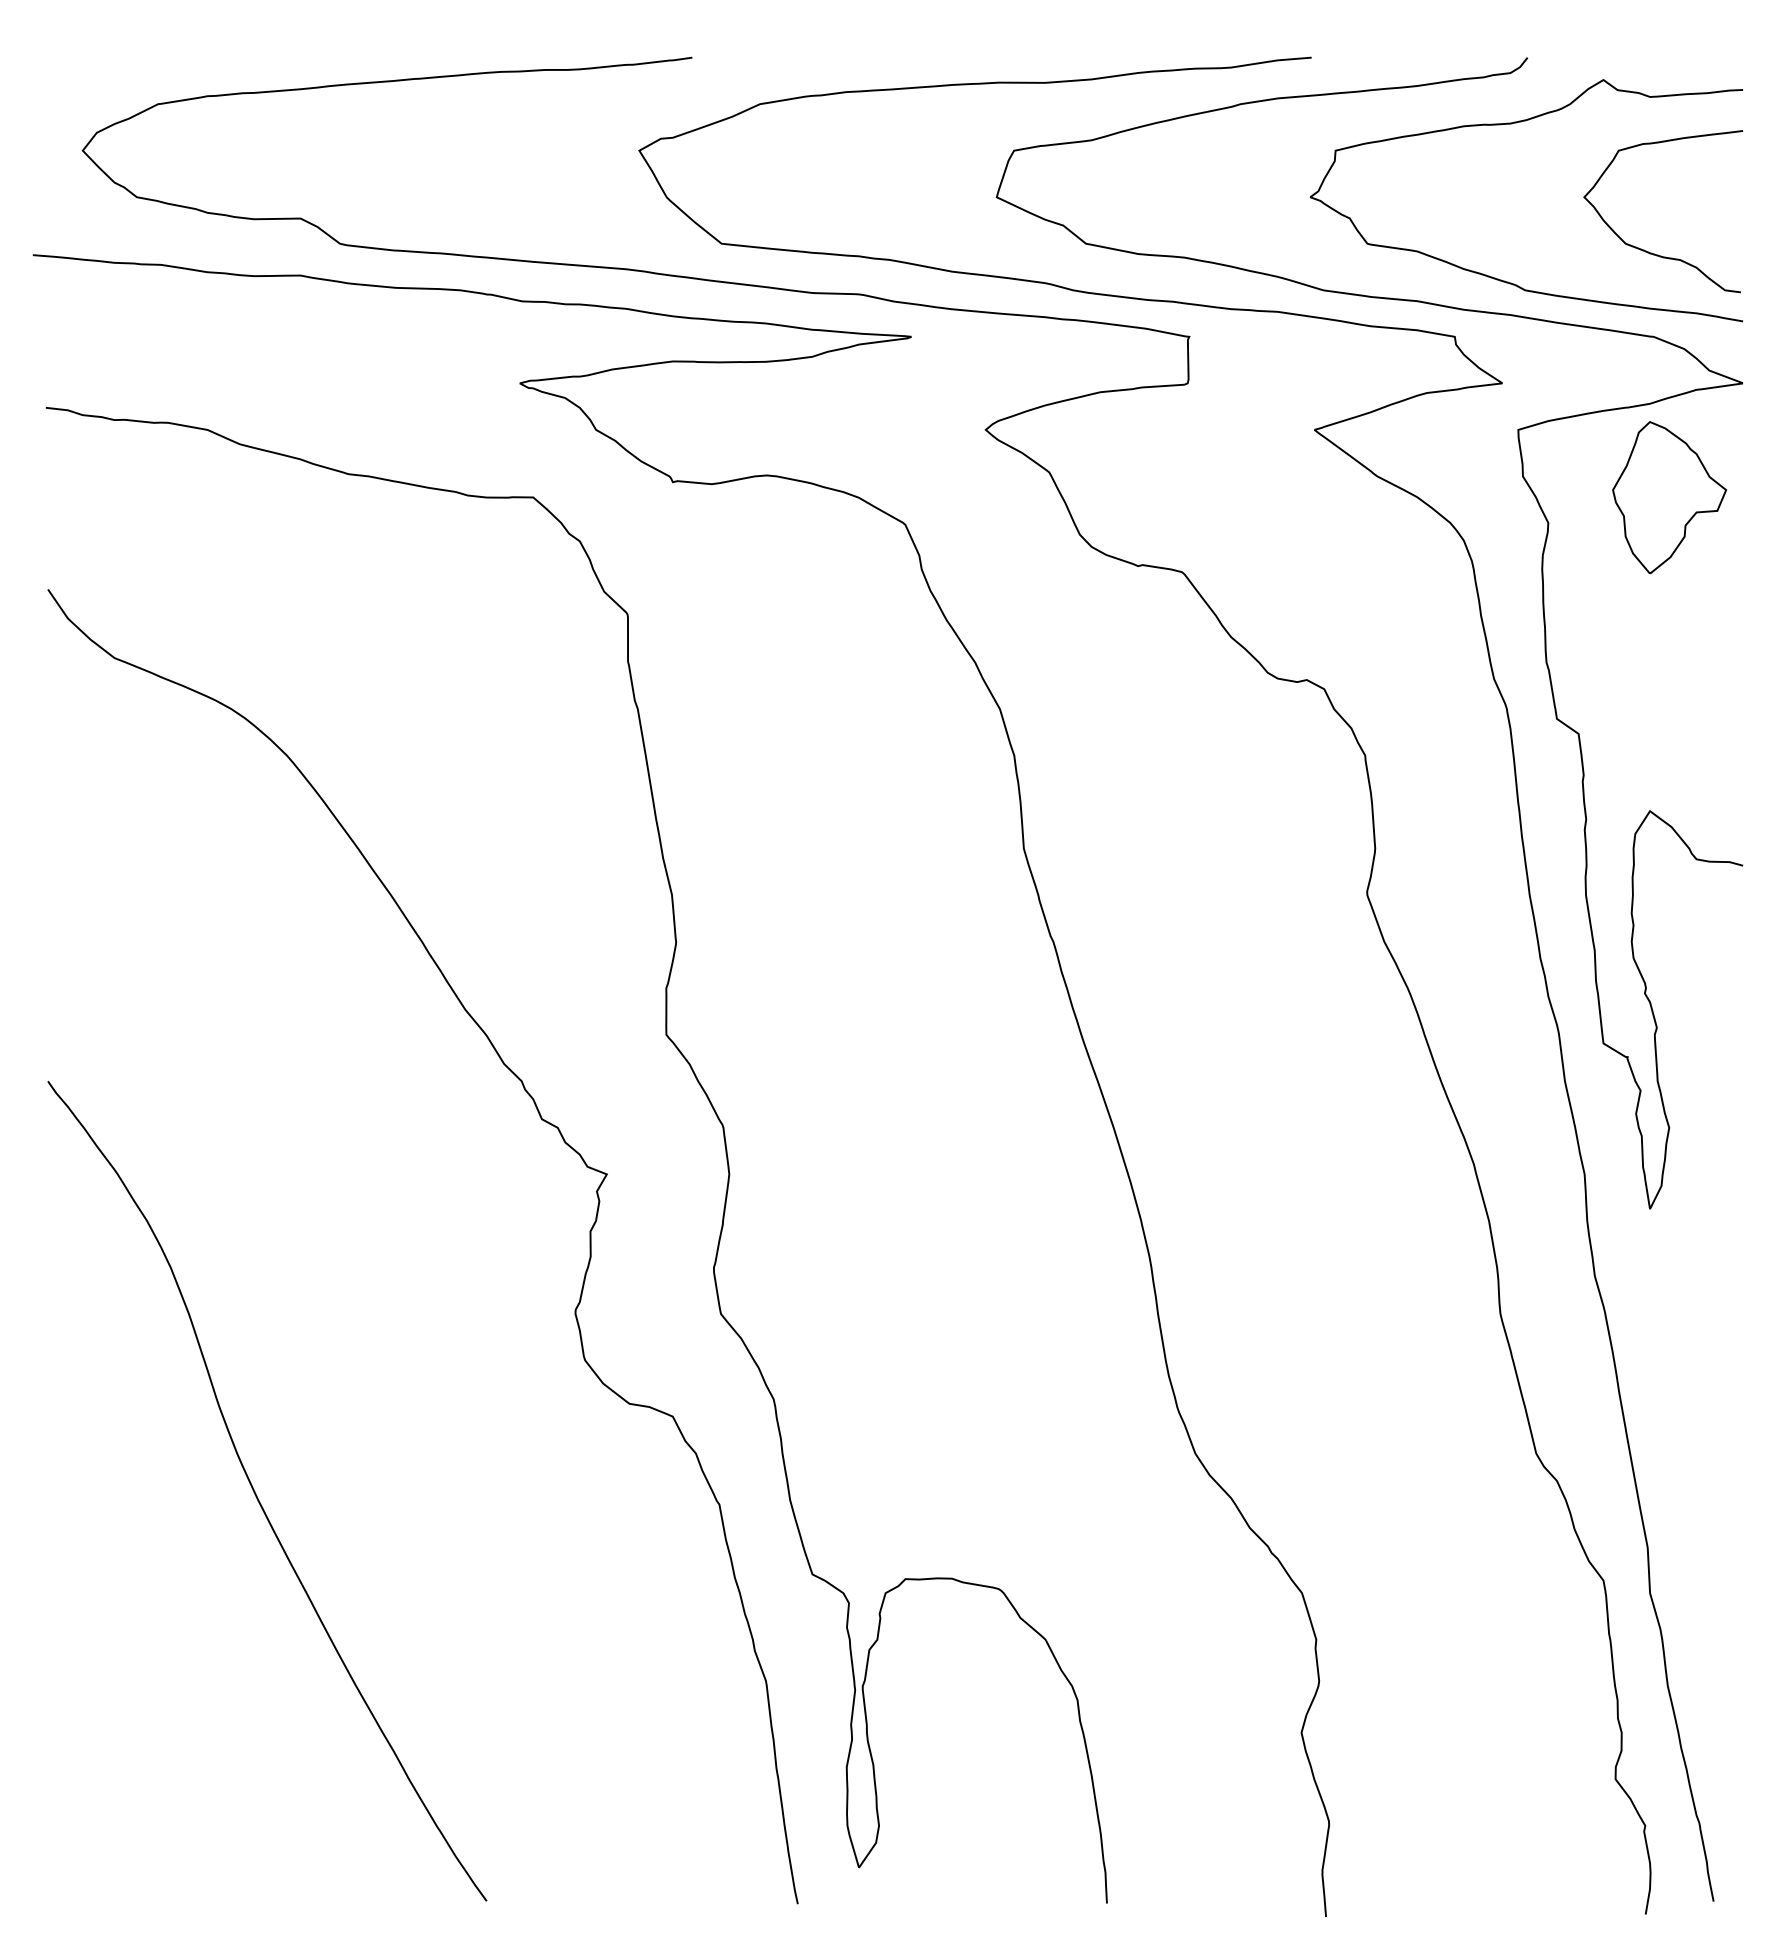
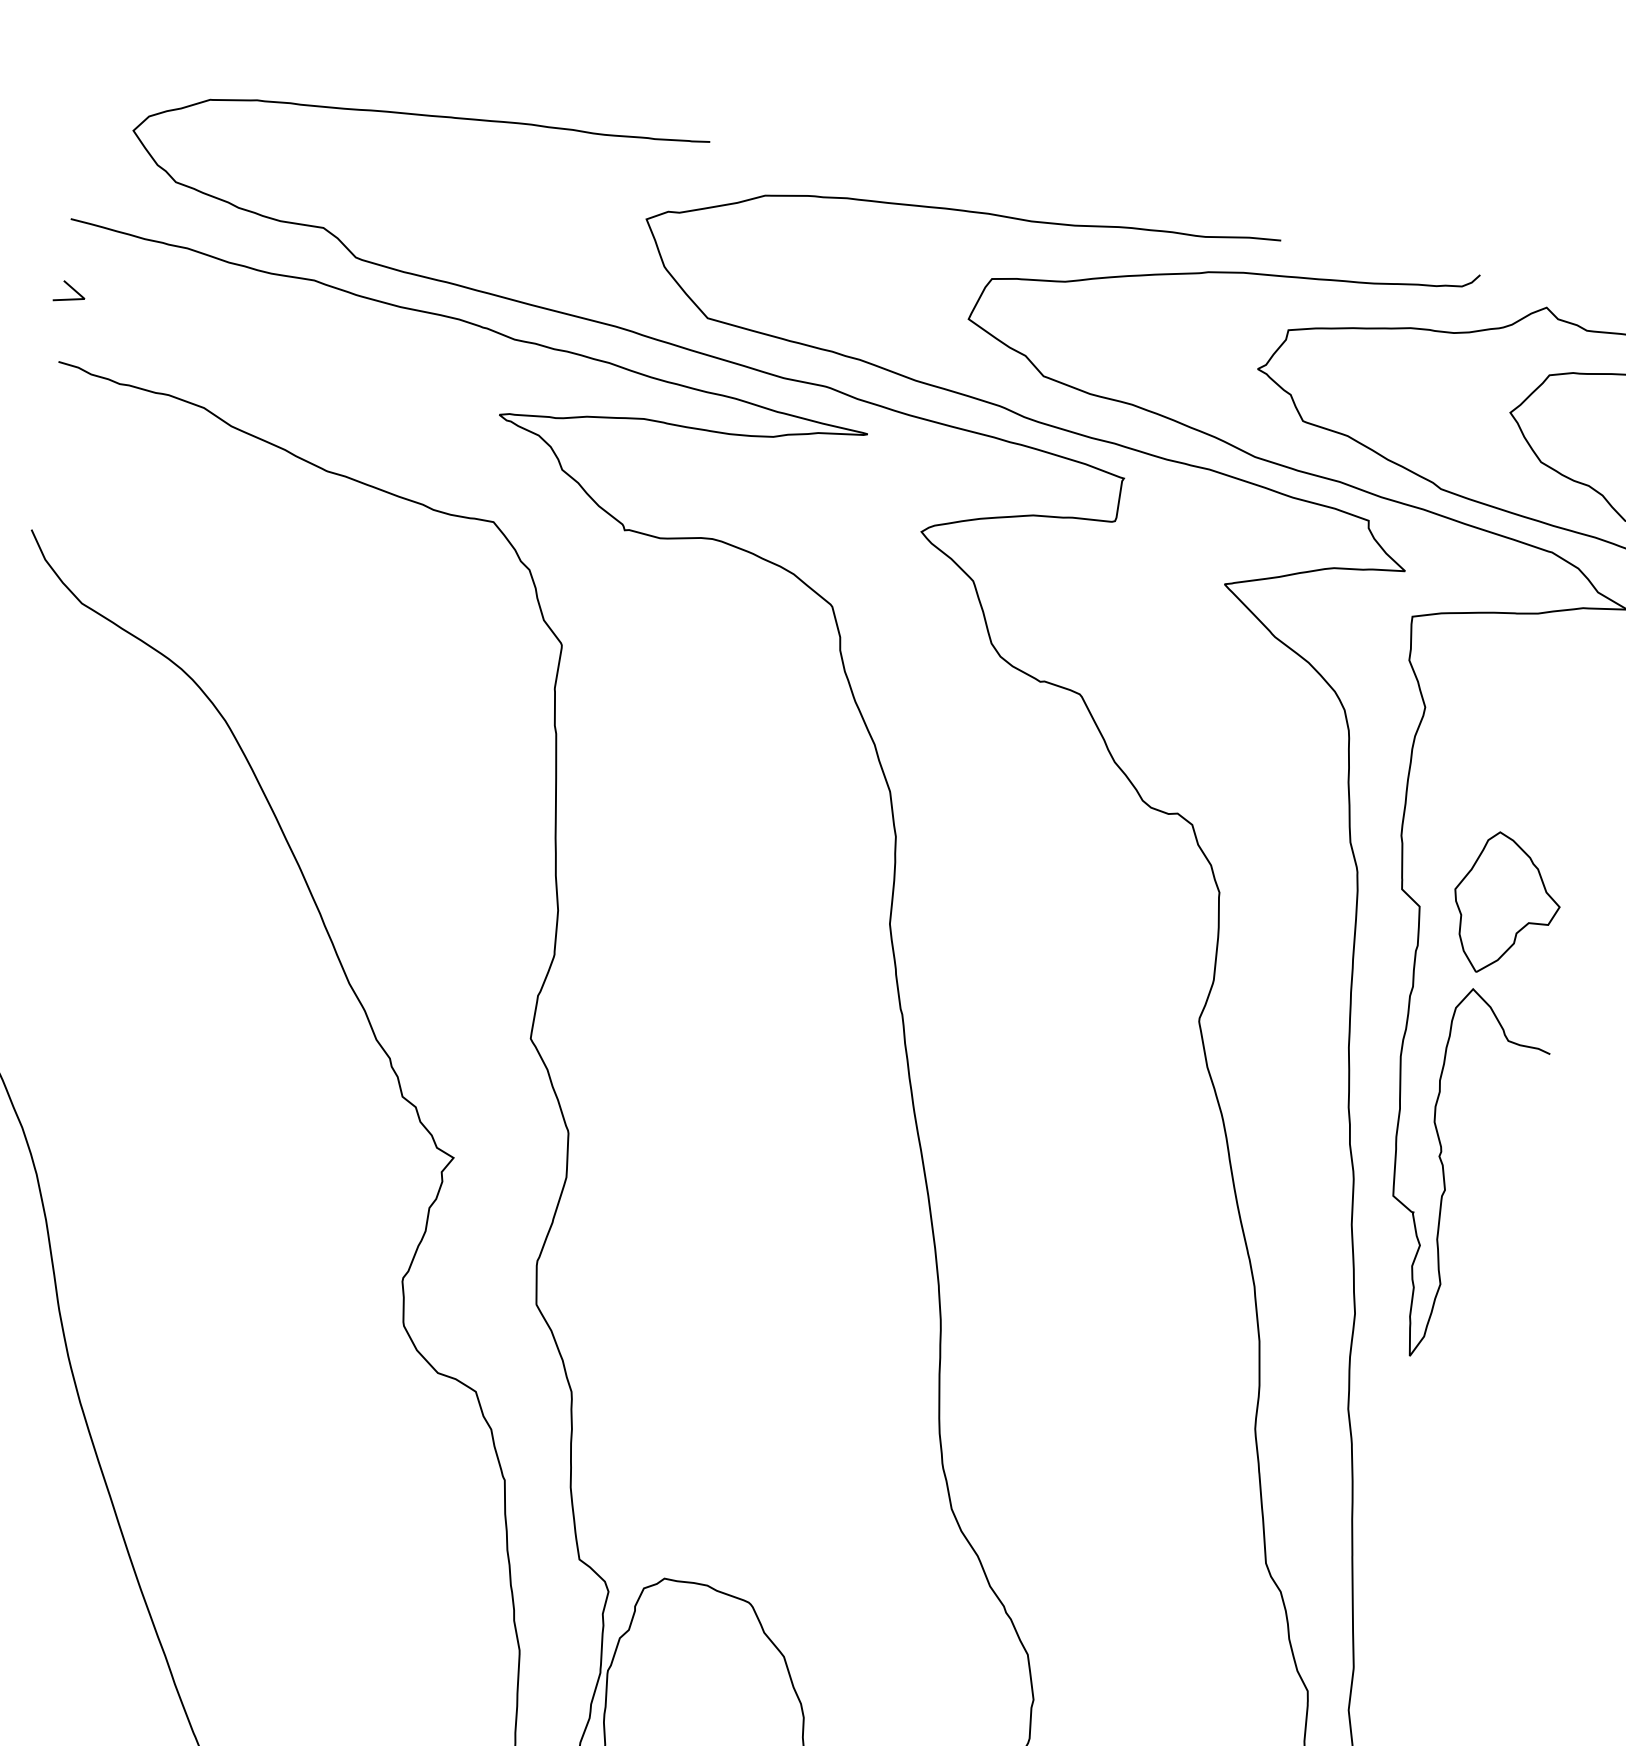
line: (46, 328) -> (71, 288), added
part: (1669, 497) -> (1506, 905), moved

